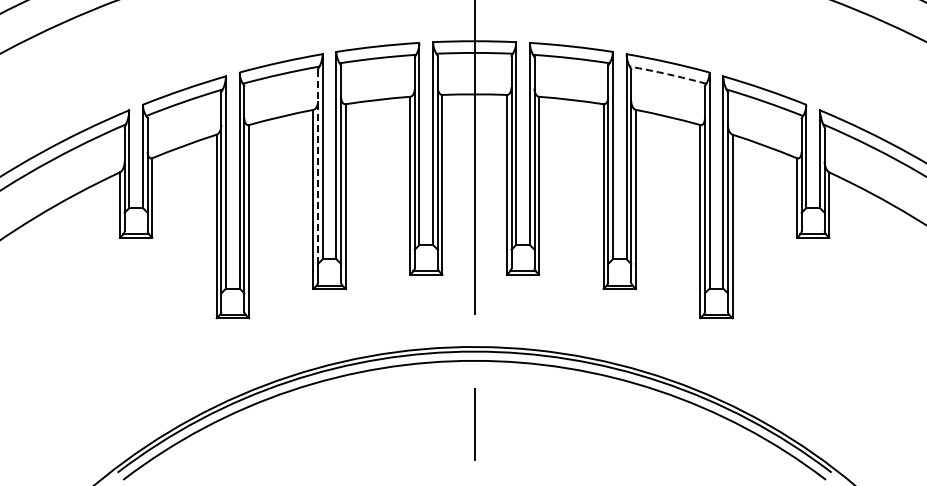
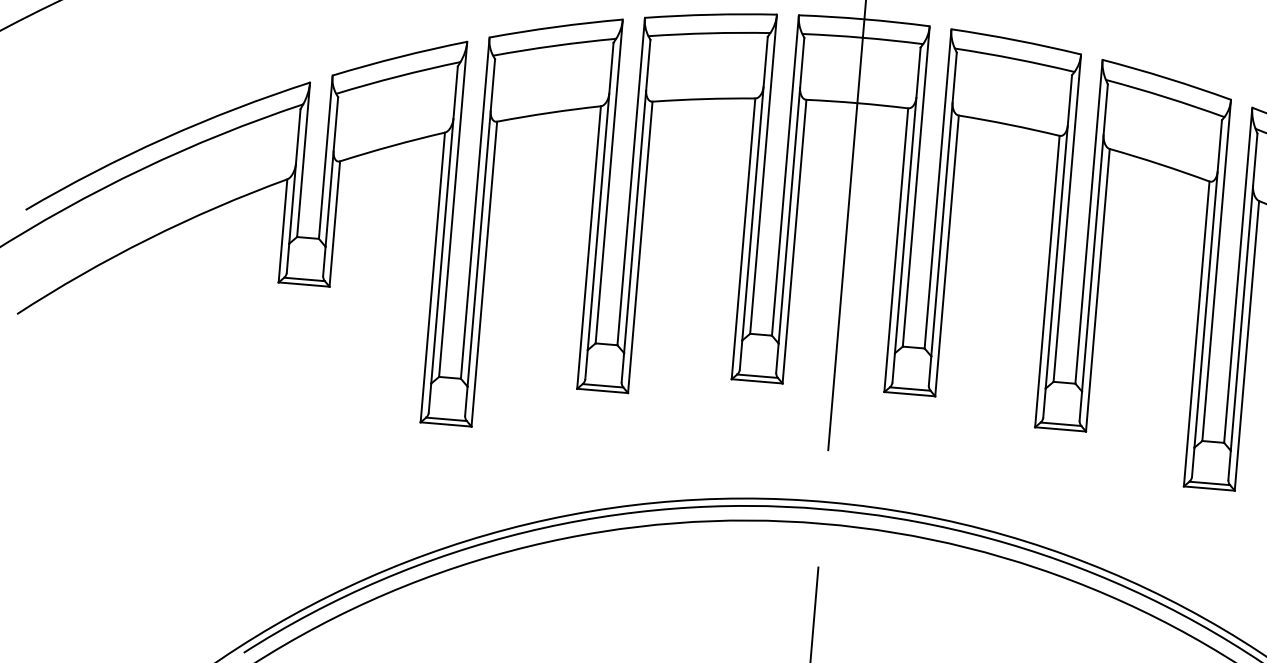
arc: (668, 74) -> (1165, 97), dashed -> solid
line: (318, 166) -> (601, 196), dashed -> solid

